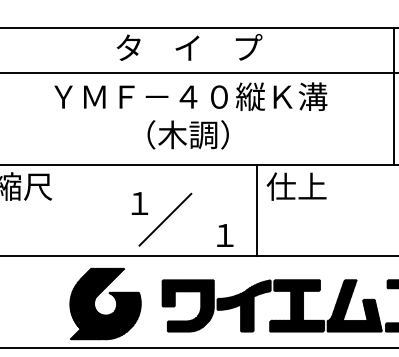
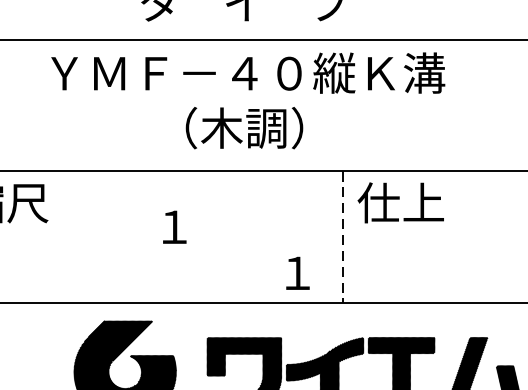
line: (256, 210) -> (342, 237), solid -> dashed
line: (165, 219) -> (211, 250), removed

